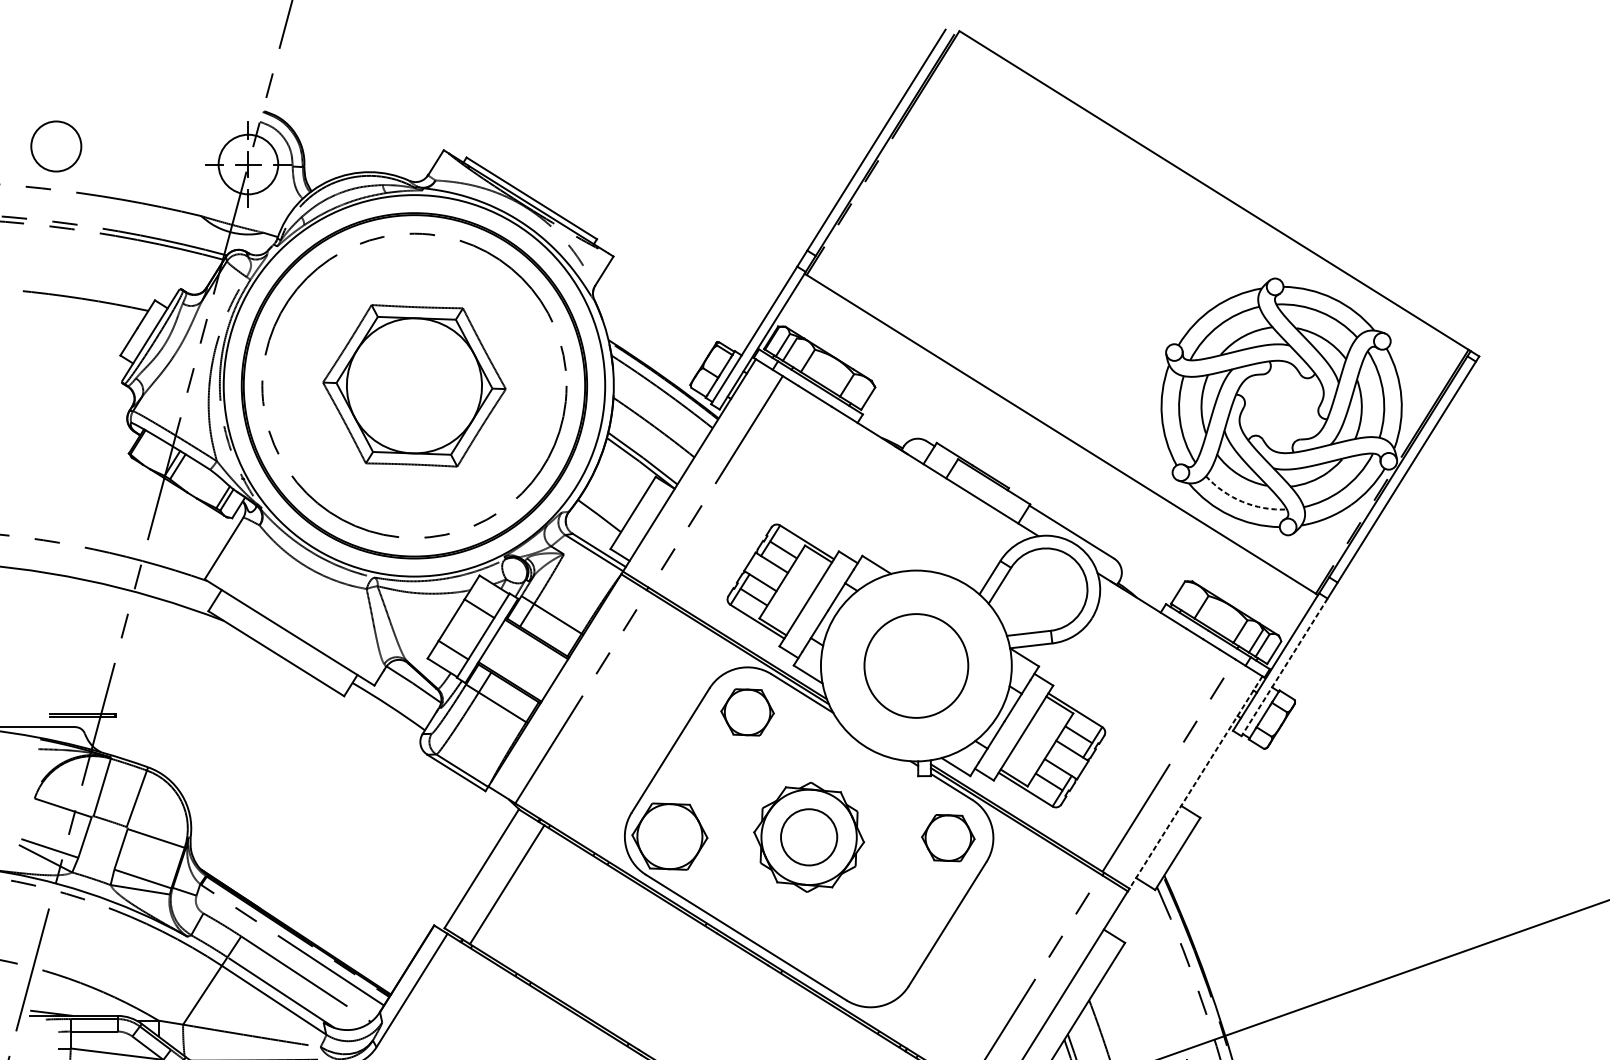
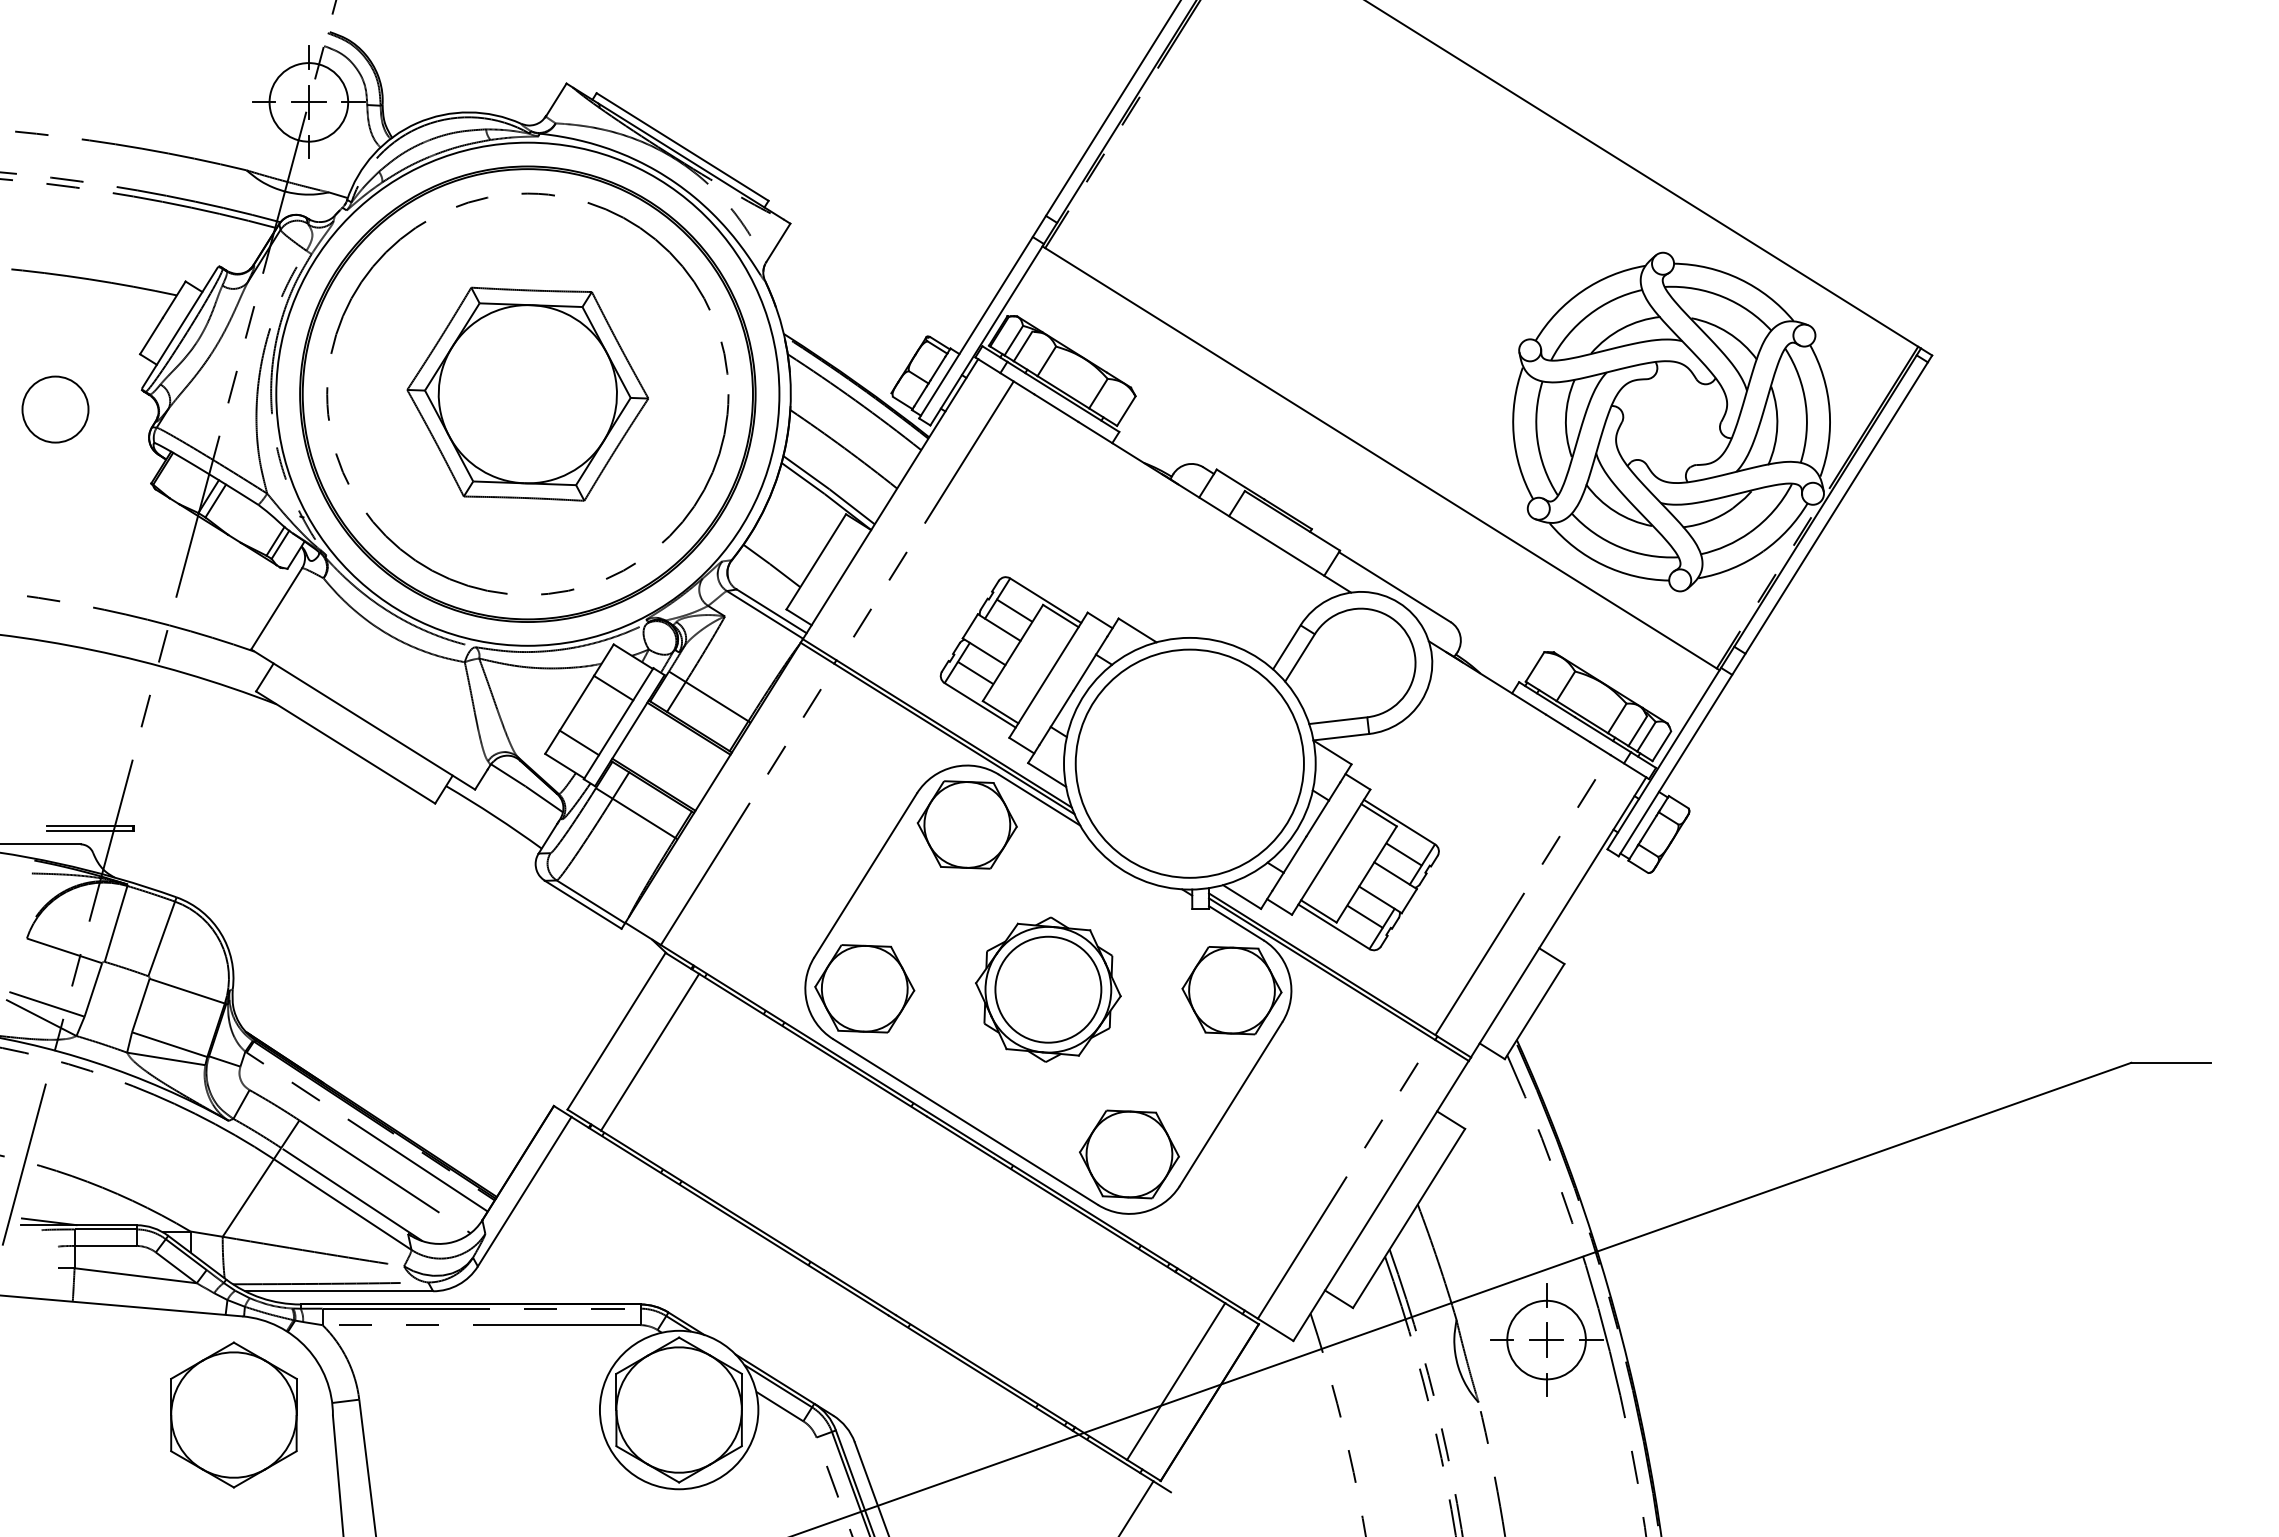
circle: (56, 146) -> (55, 409), moved
arc: (1242, 502) -> (1620, 547), dashed -> solid
circle: (916, 665) -> (1189, 763), size x1.67
line: (1284, 668) -> (1675, 766), dashed -> solid
part: (747, 712) -> (966, 824), size x1.43
line: (1195, 782) -> (1558, 917), dashed -> solid
circle: (809, 837) -> (1048, 989), size x1.43
part: (947, 837) -> (1231, 990), size x1.43
part: (870, 962) -> (1129, 1154), added

